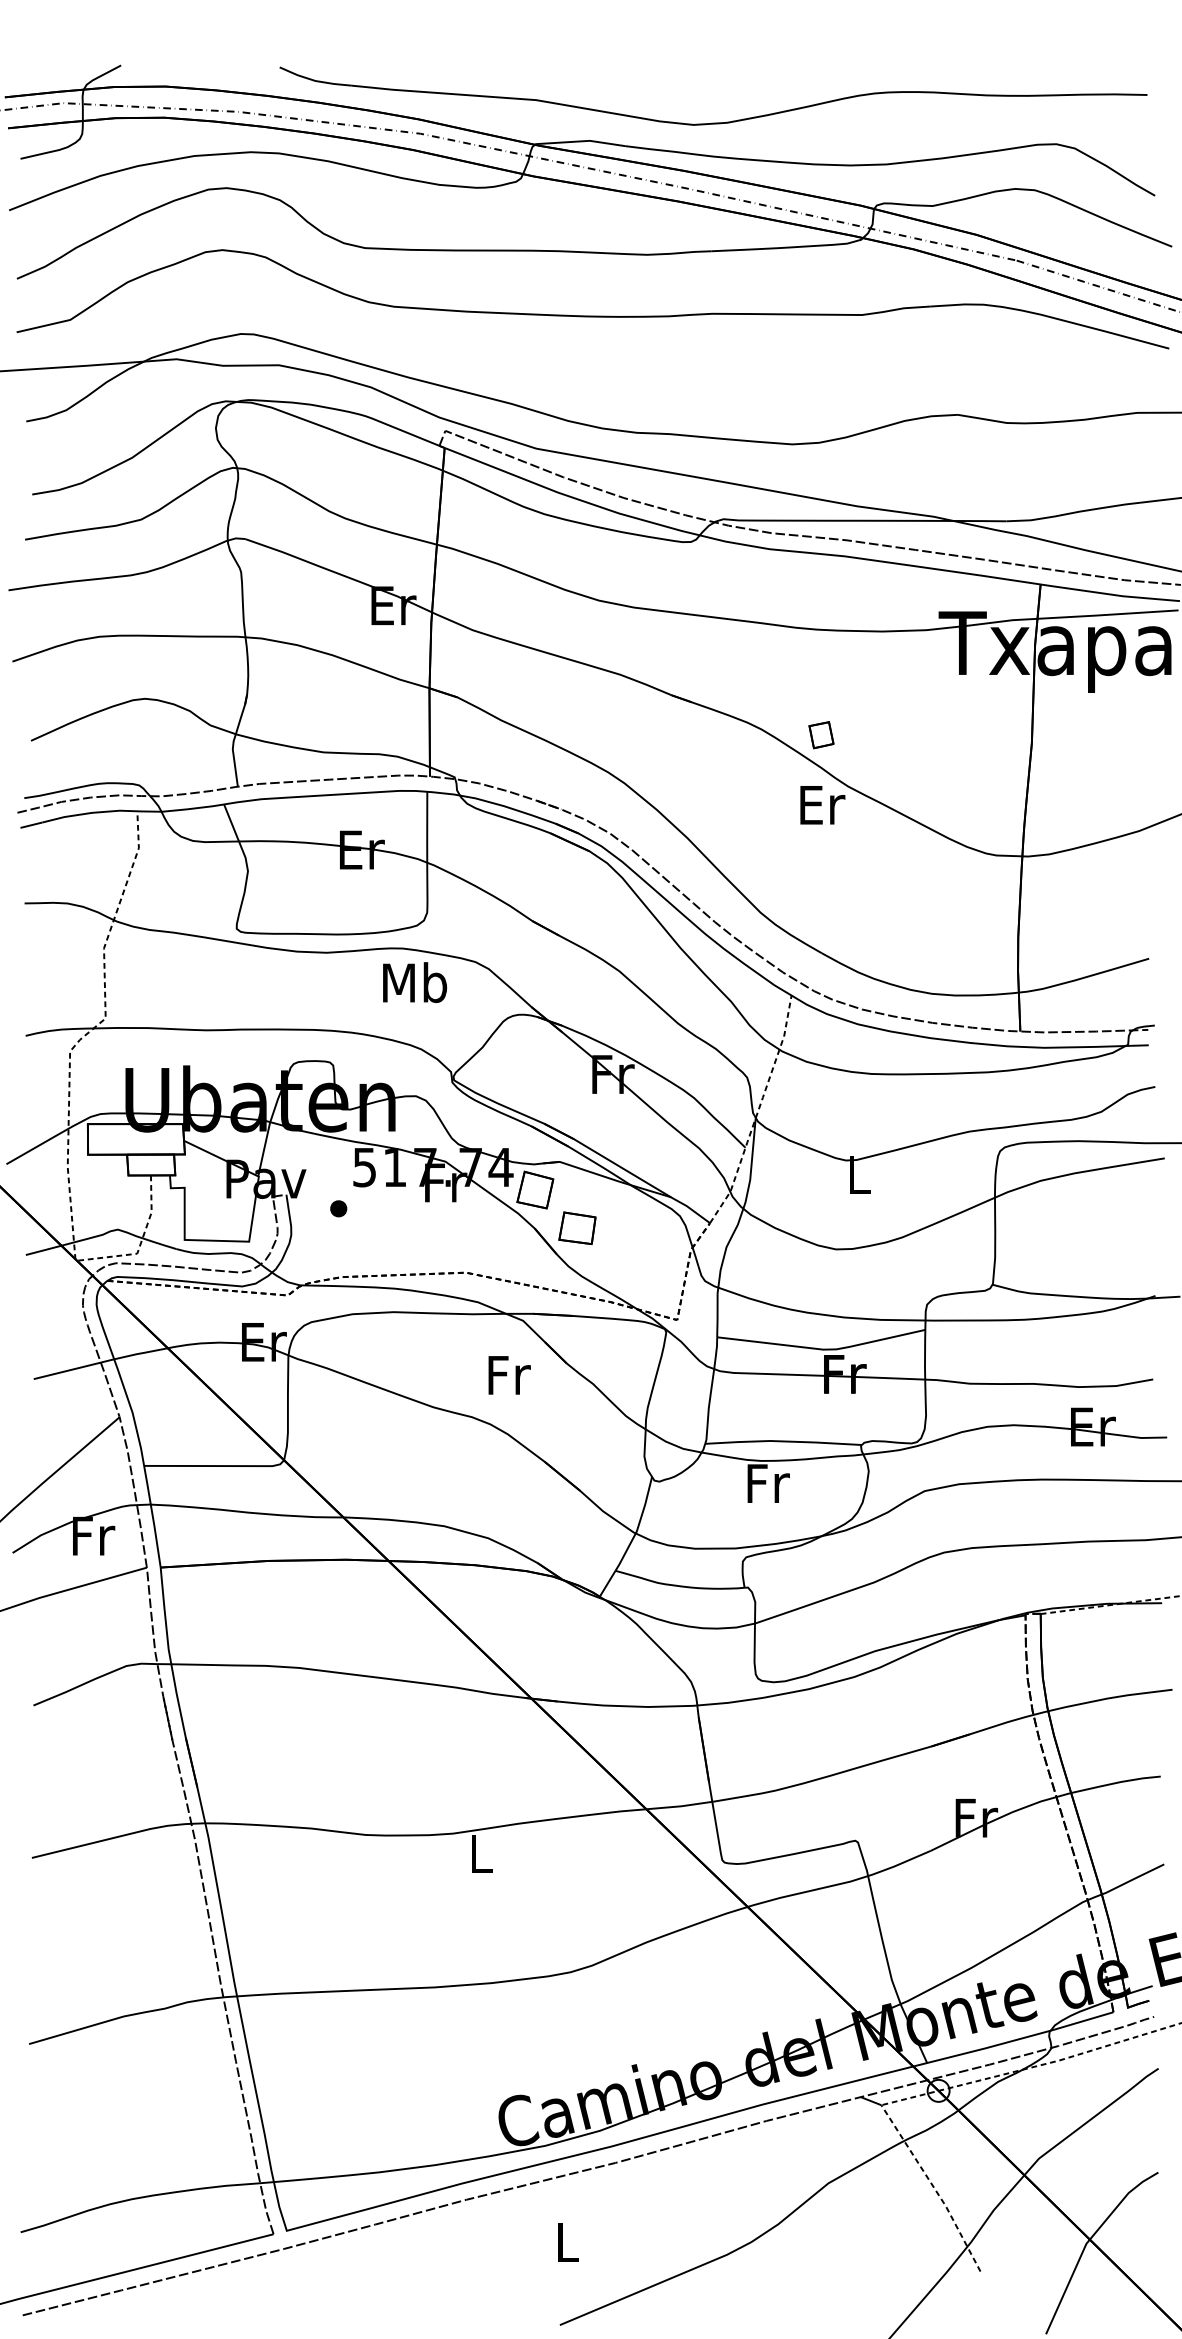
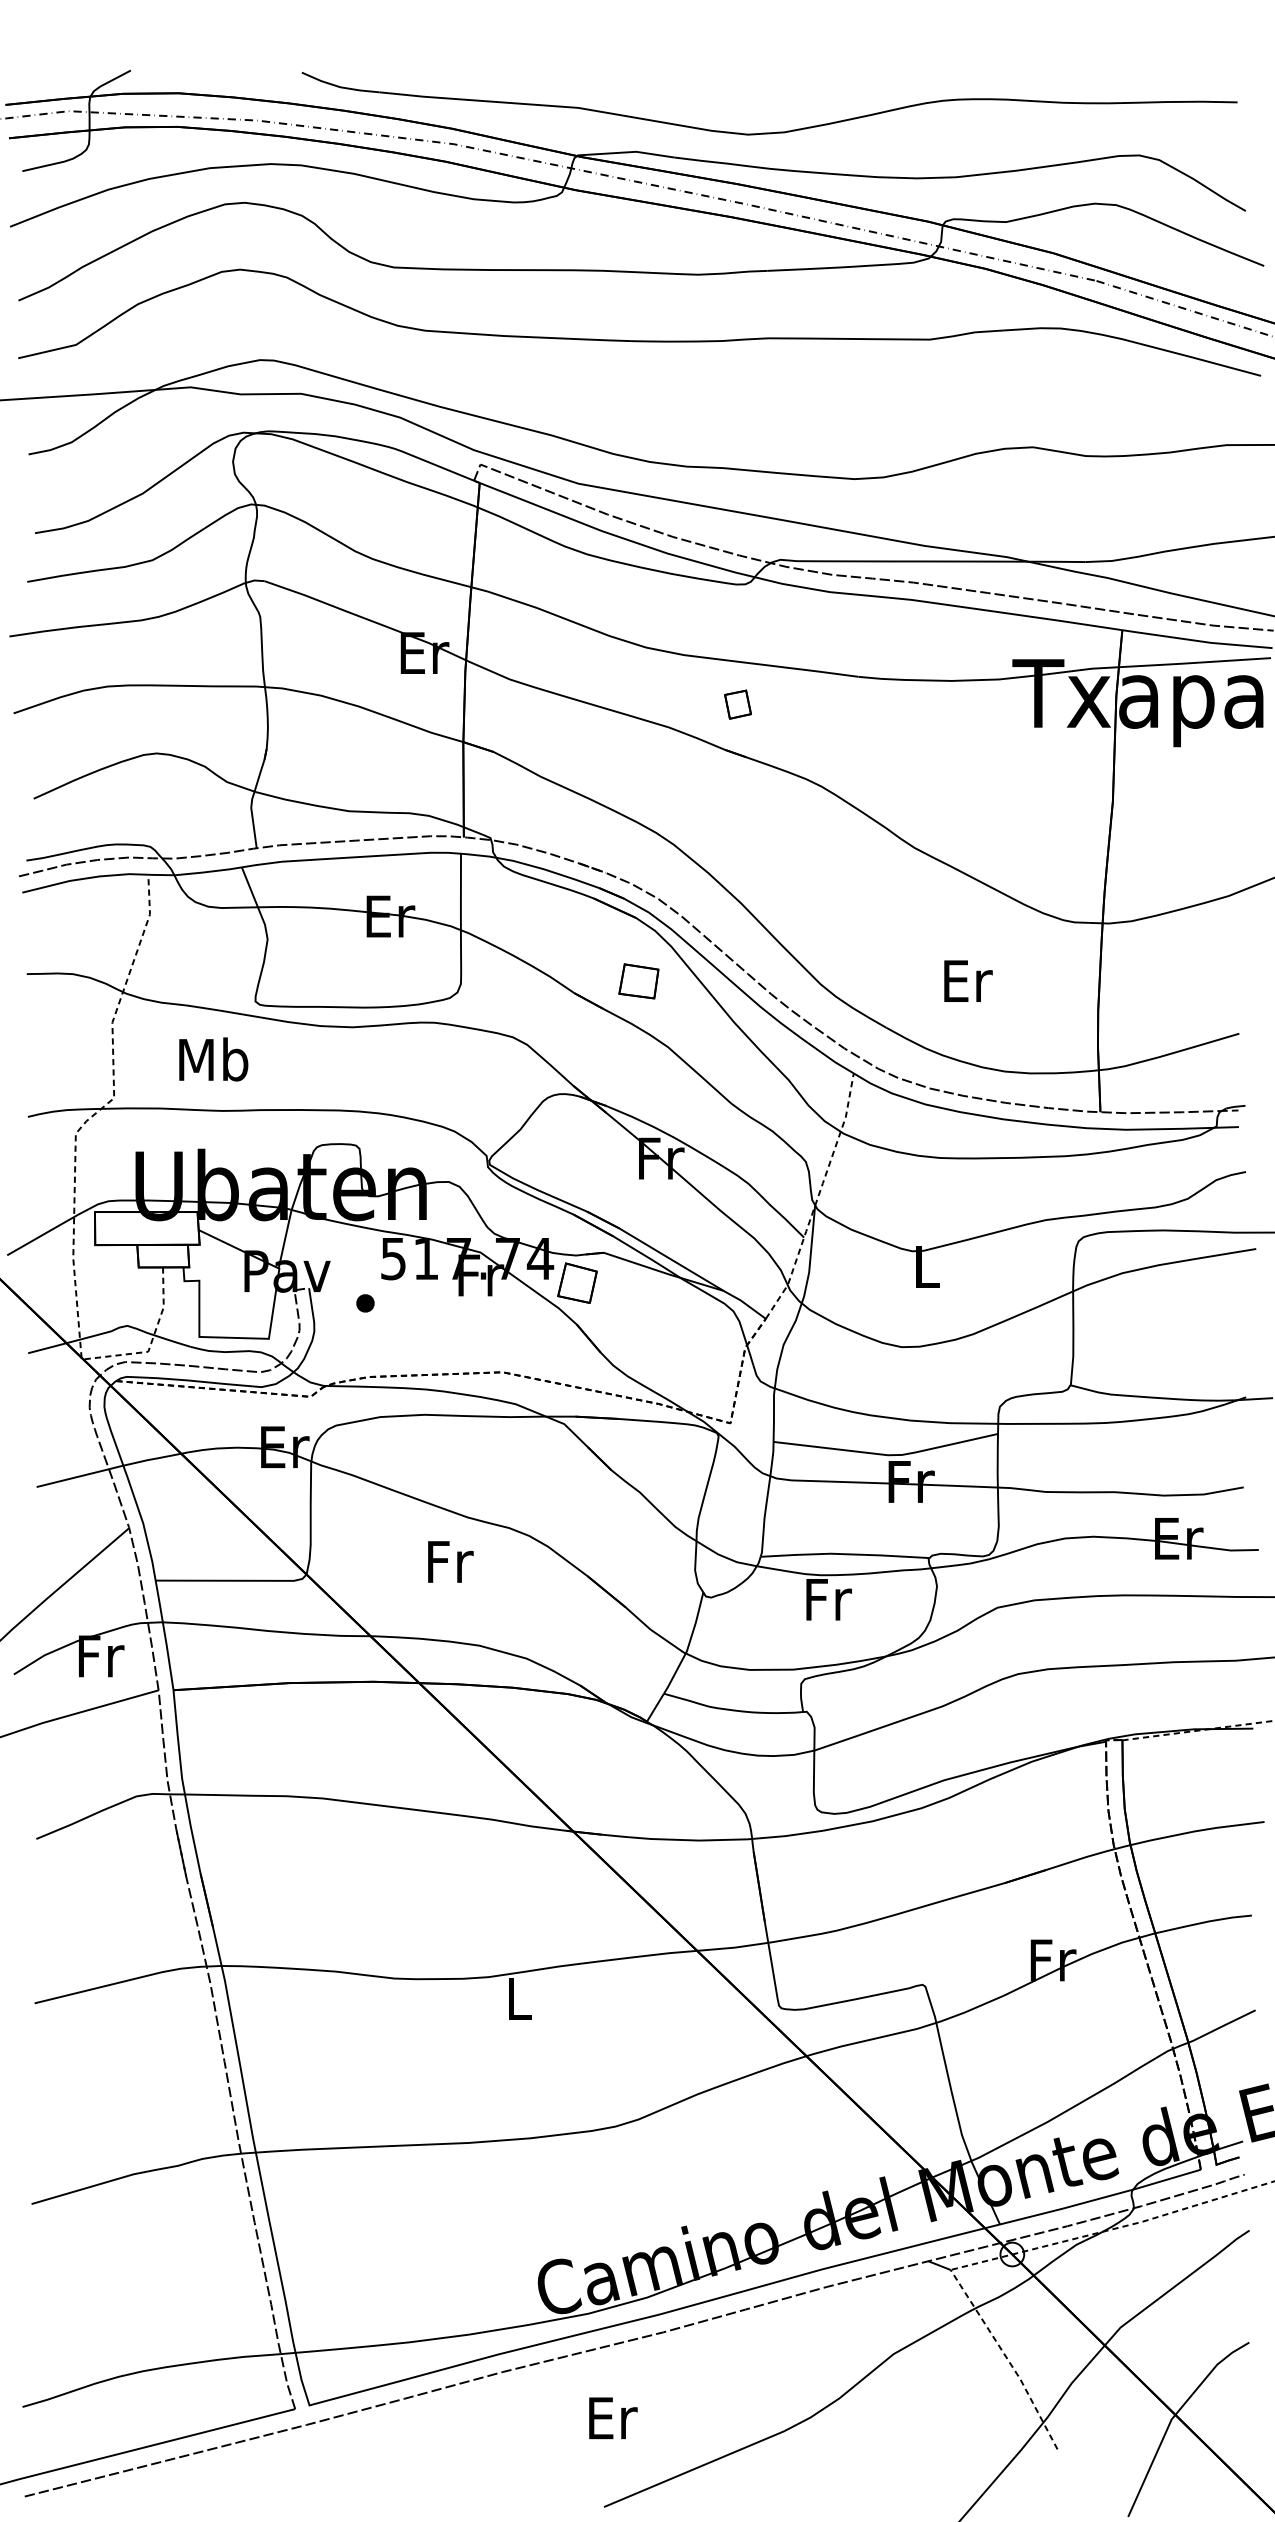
part: (820, 735) -> (737, 704), moved
text: (822, 804) -> (968, 980), moved
text: (414, 982) -> (213, 1059), moved
part: (577, 1228) -> (638, 981), moved
text: (509, 1374) -> (450, 1561), moved
text: (568, 2242) -> (613, 2418), L -> Er

